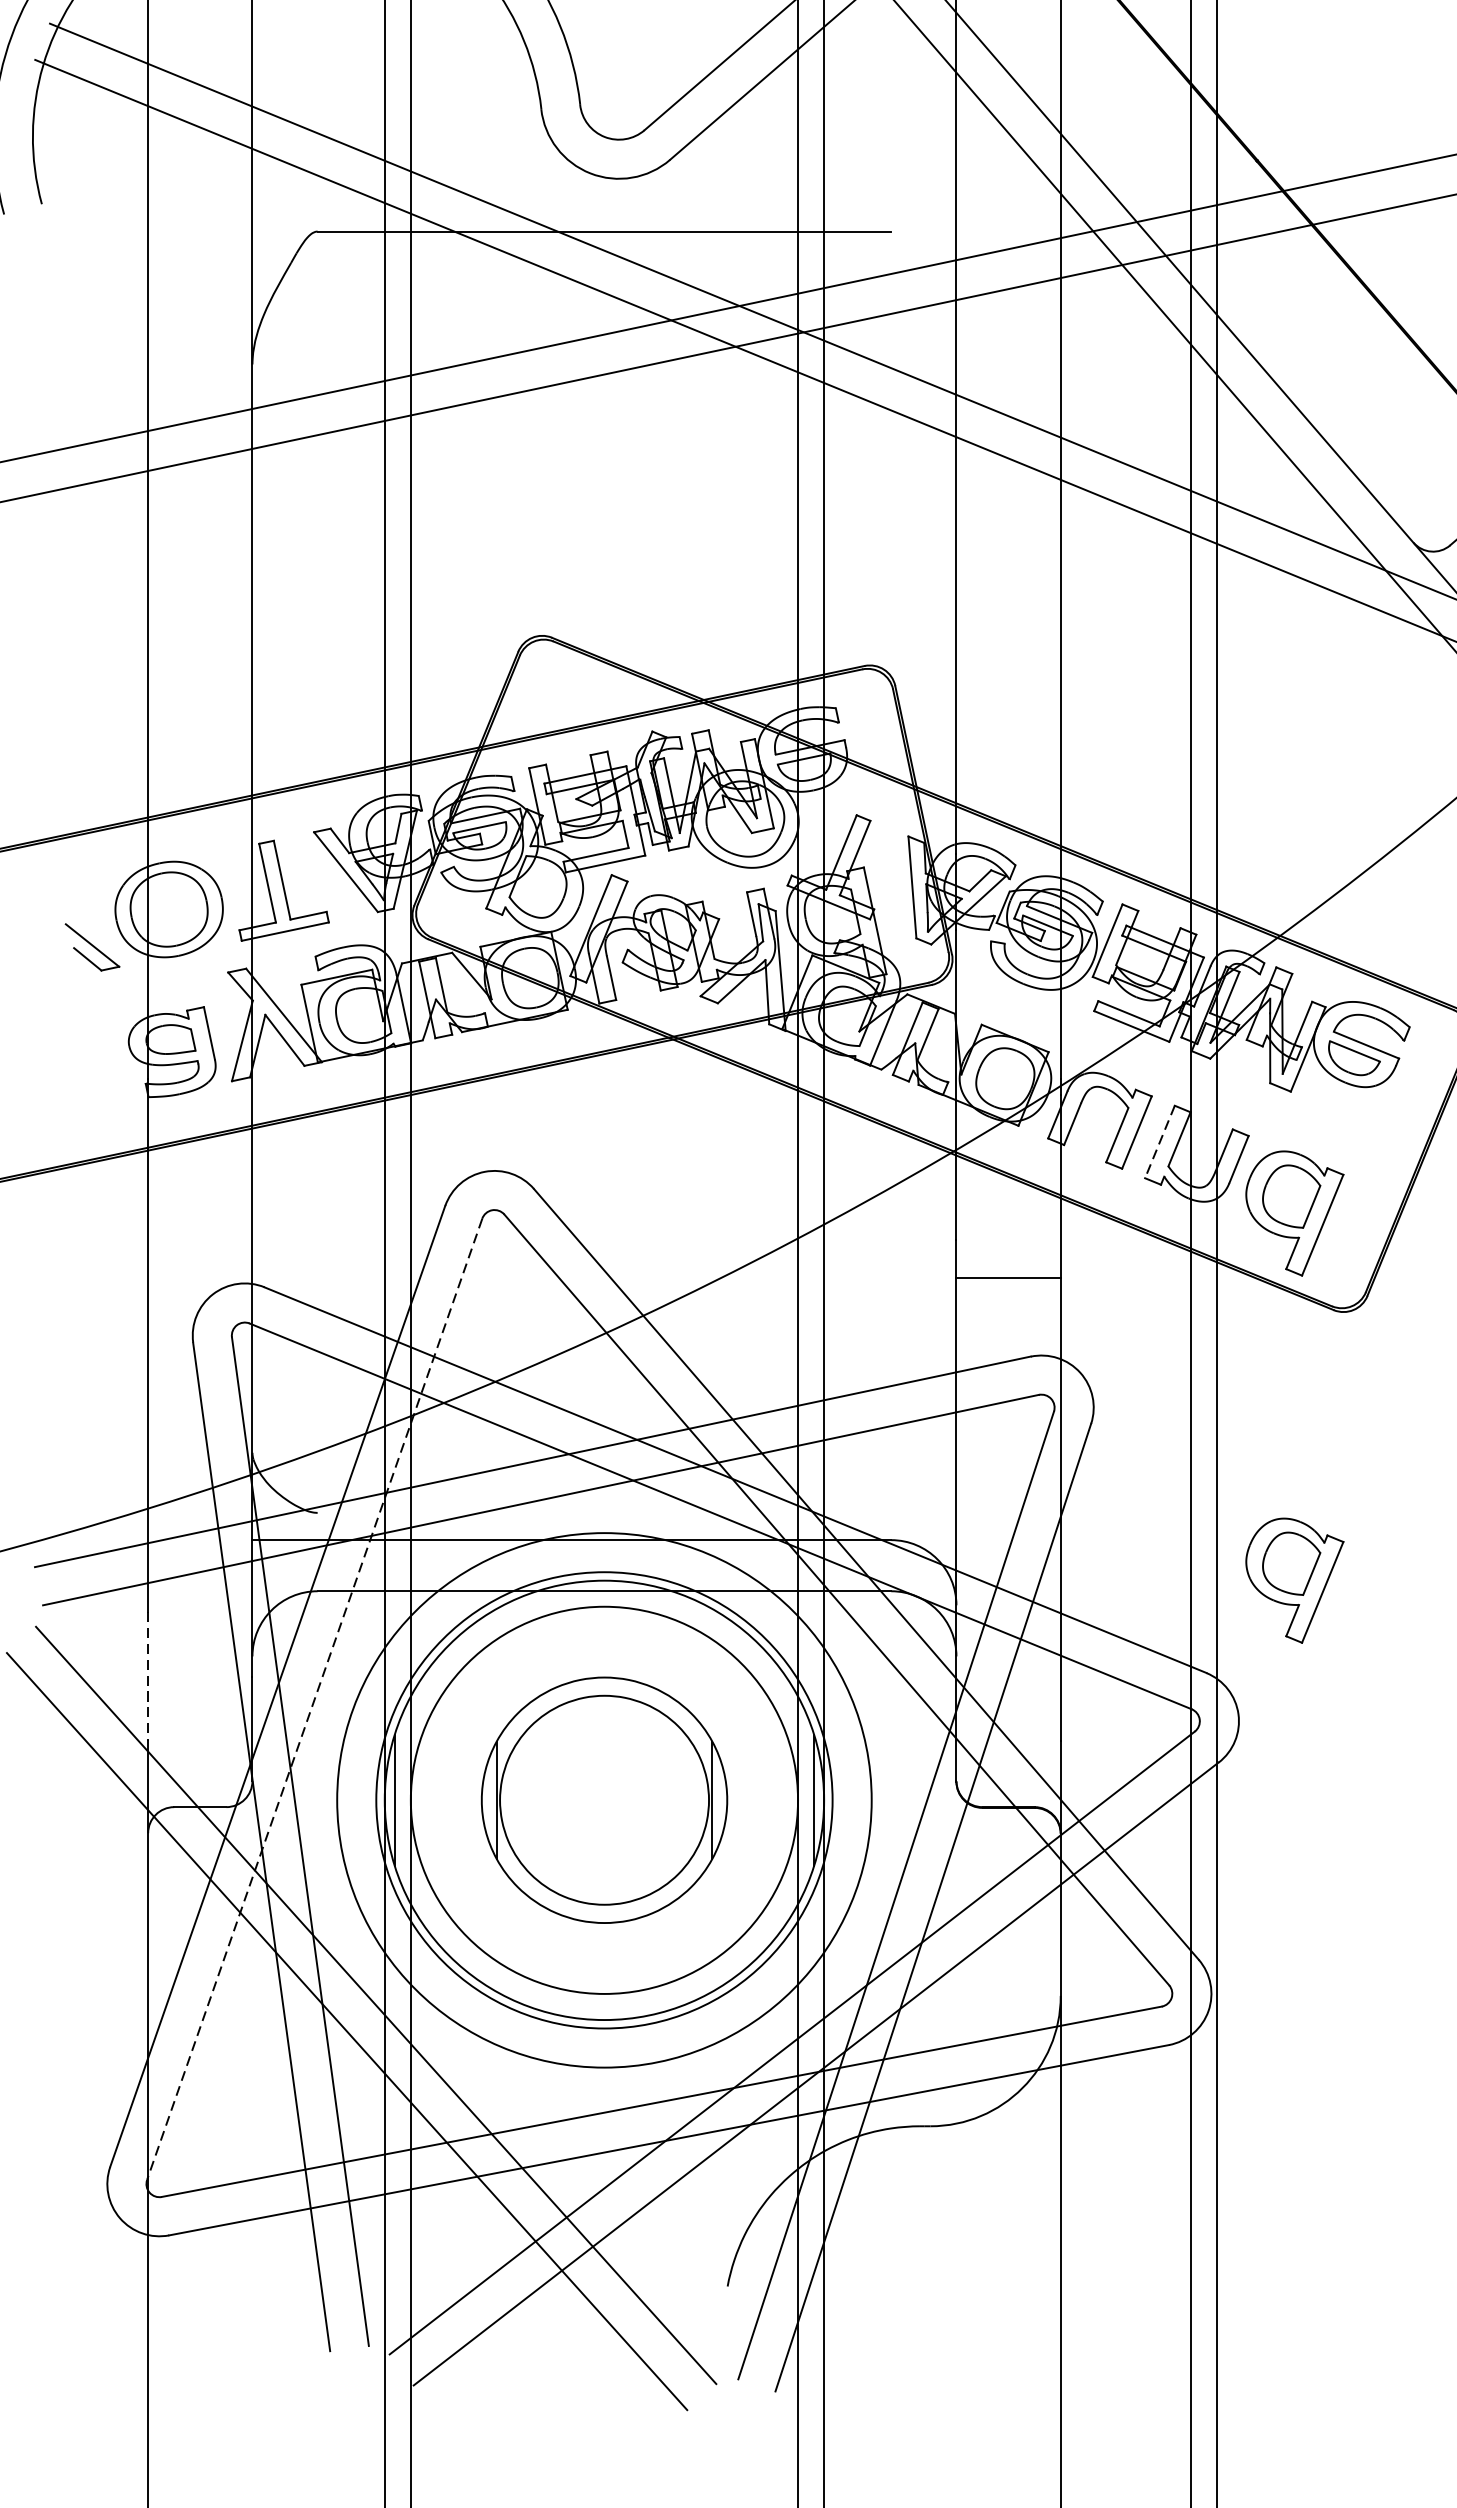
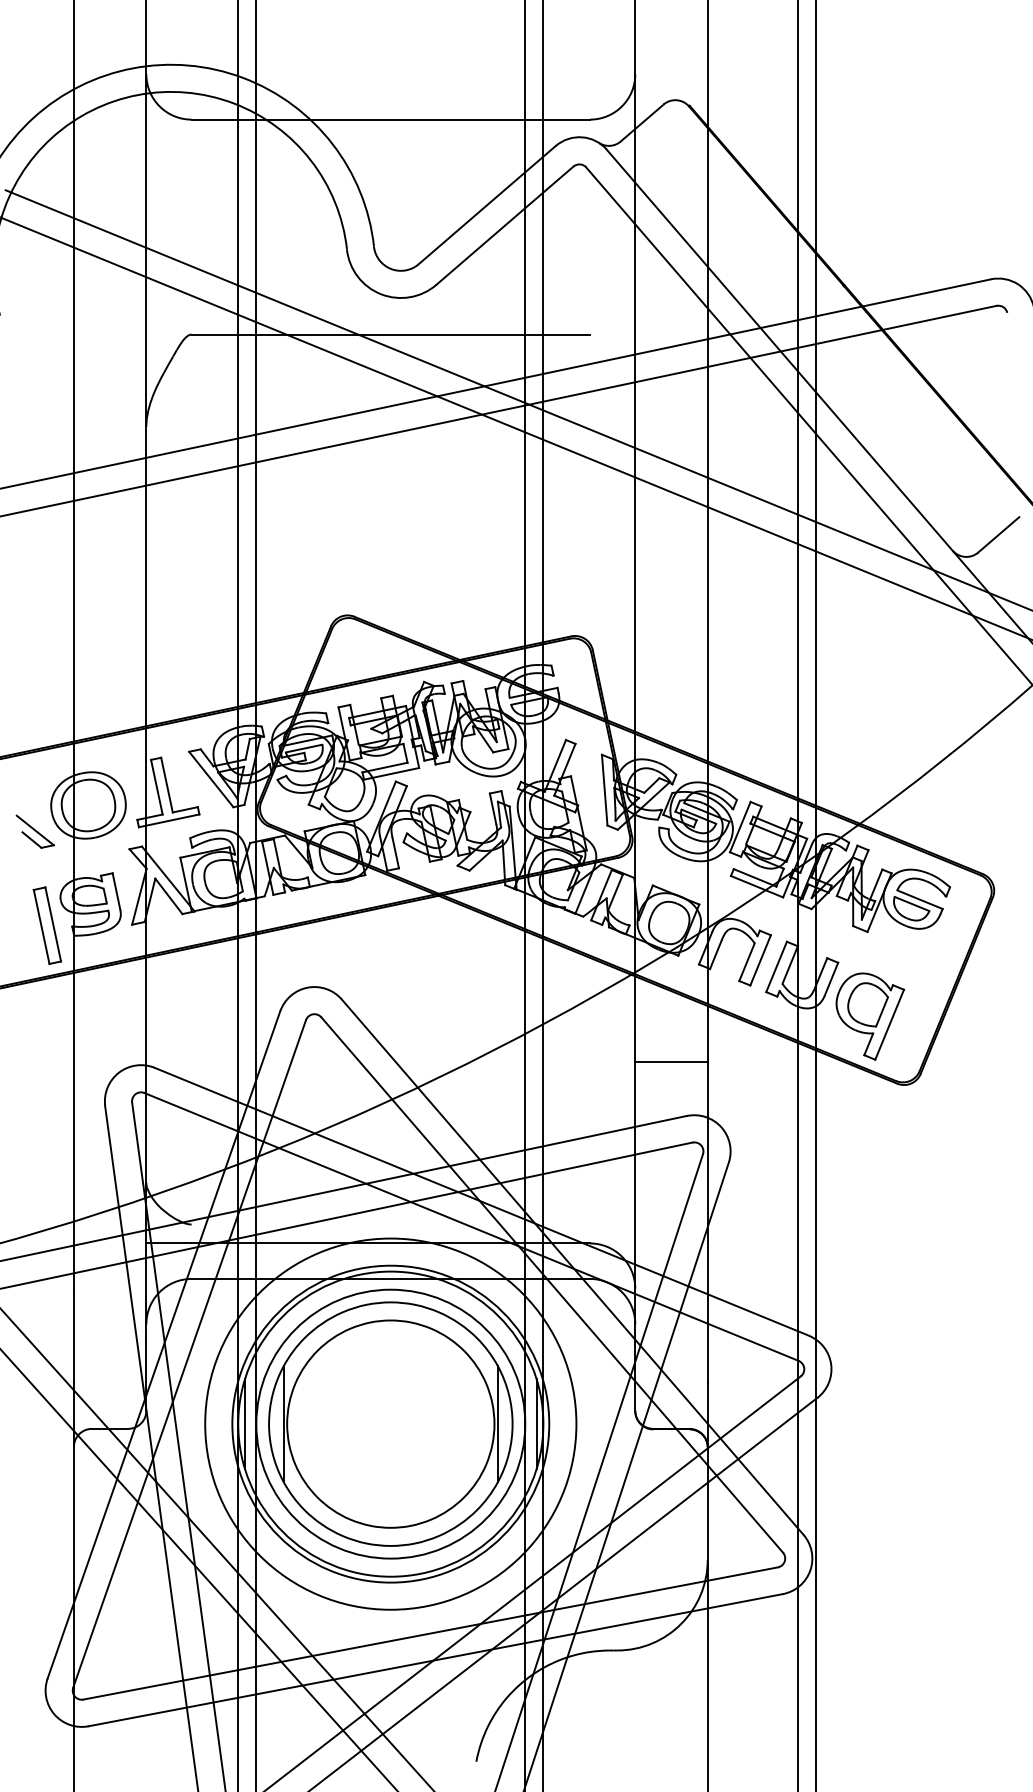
part: (110, 1082) -> (47, 925), added
line: (1159, 1142) -> (776, 967), dashed -> solid
part: (1295, 1580) -> (870, 1271), removed
line: (147, 1677) -> (73, 1338), dashed -> solid
line: (314, 1700) -> (189, 1354), dashed -> solid
part: (603, 1799) -> (390, 1423), size x1.43

